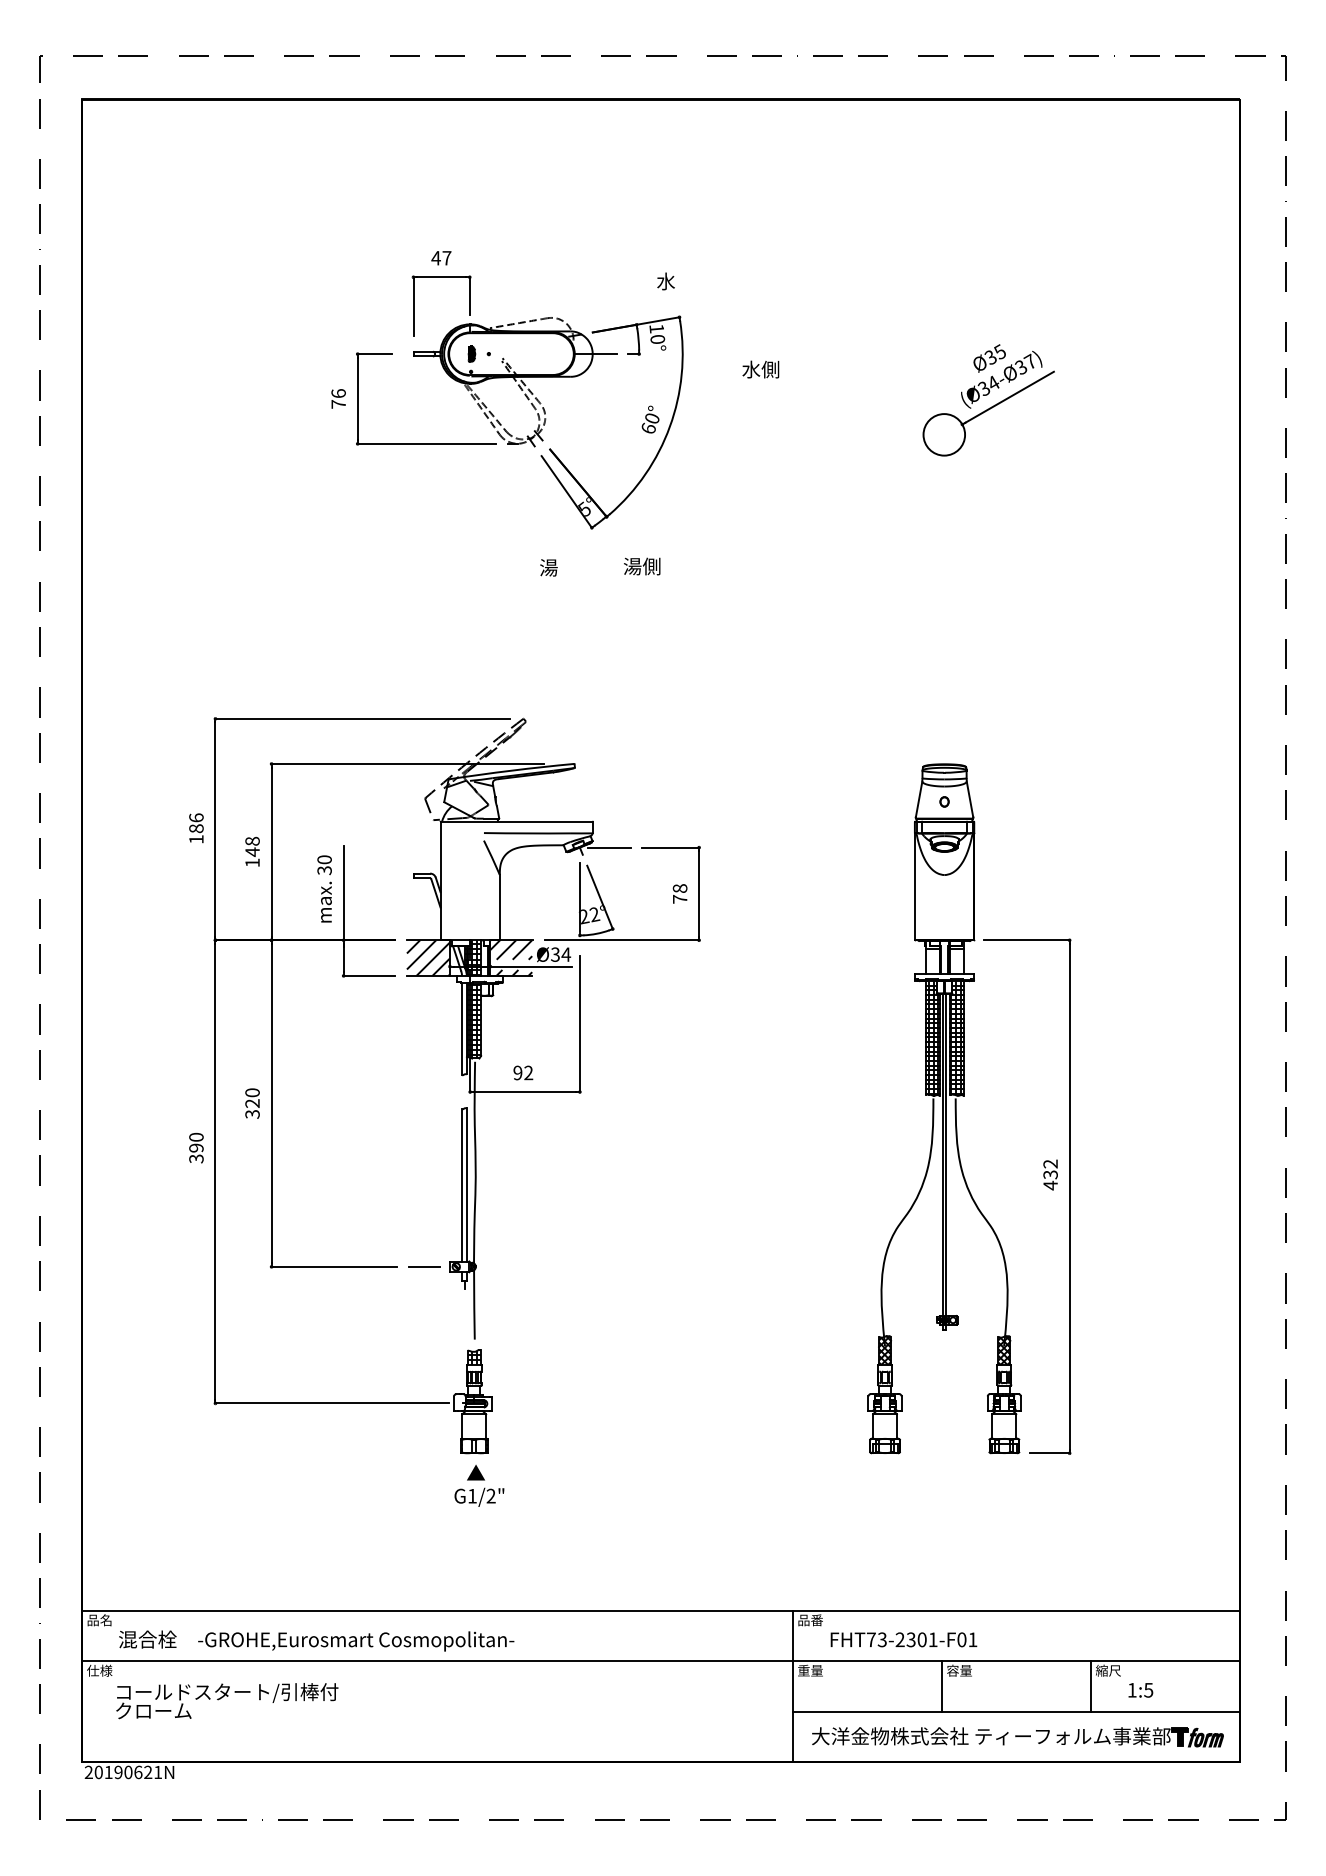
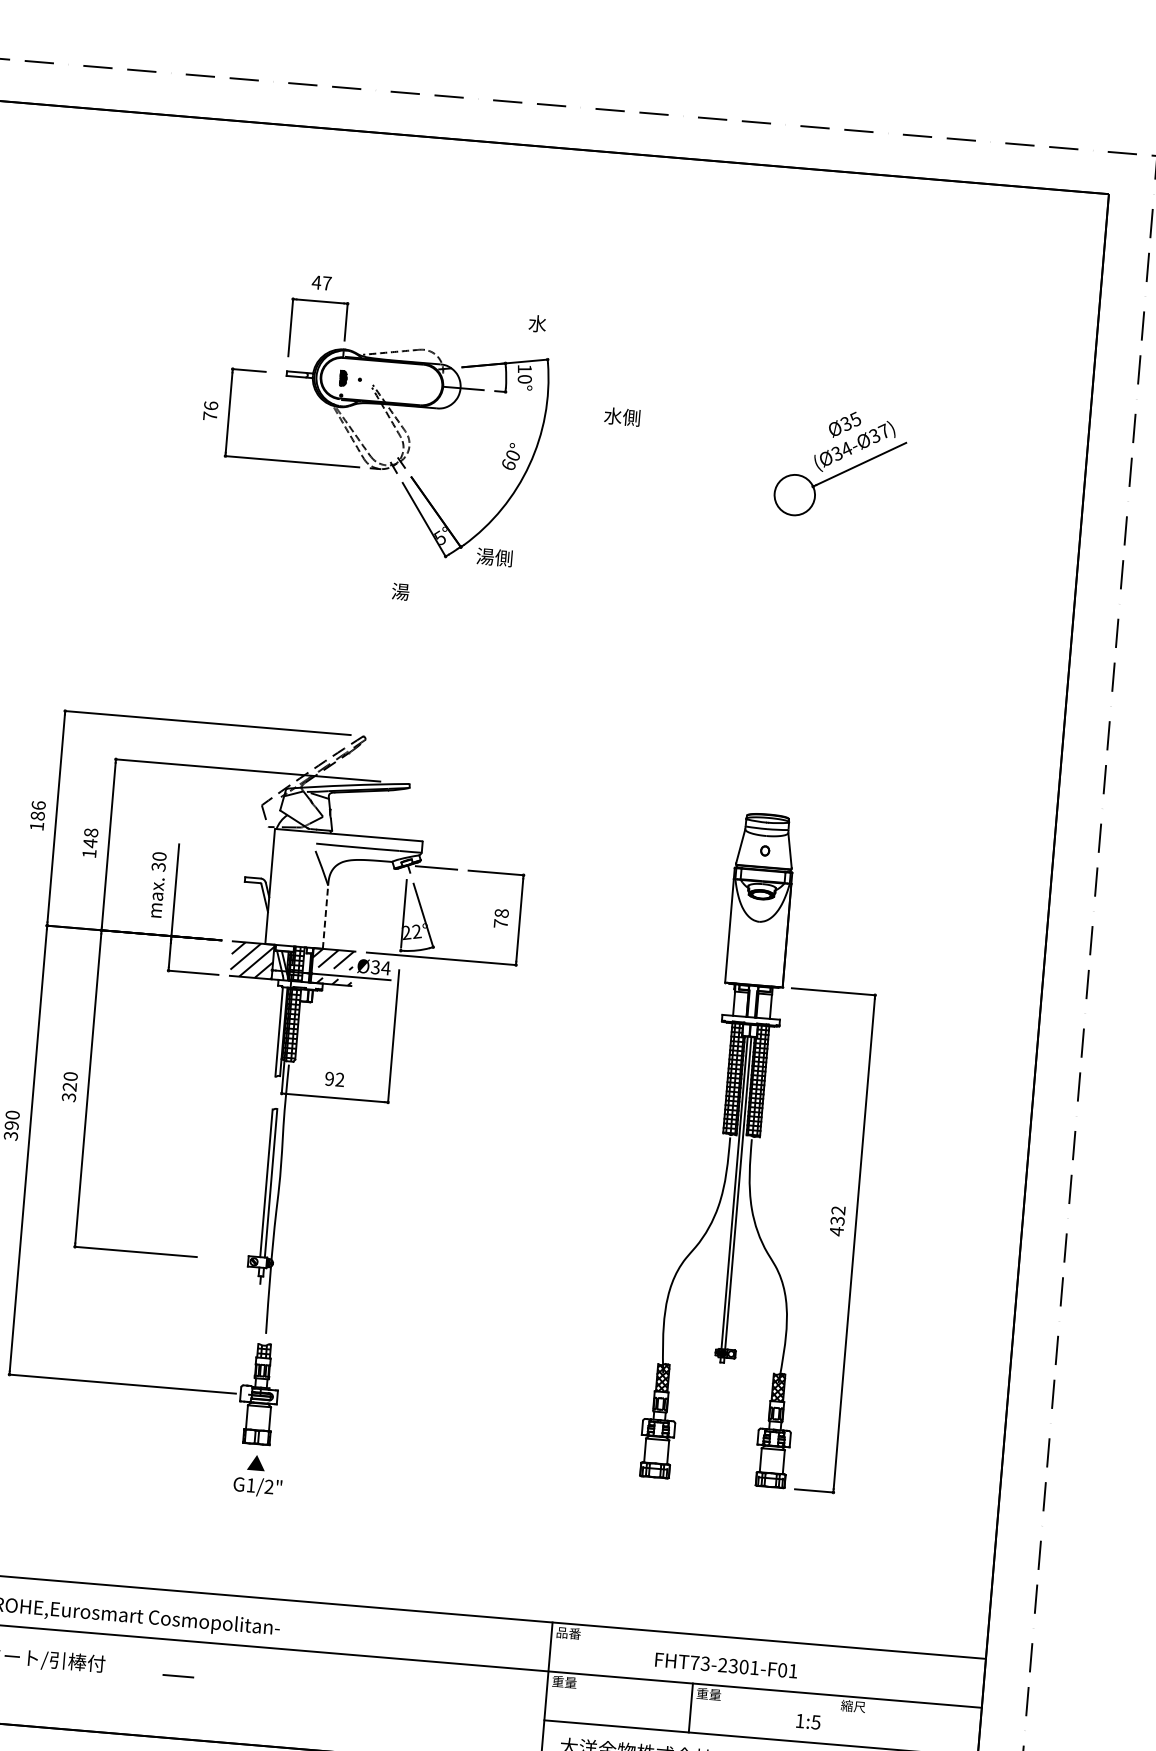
text: (642, 566) -> (494, 557), moved
line: (499, 907) -> (325, 917), solid -> dashed
line: (424, 1266) -> (178, 1675), moved
text: (903, 1639) -> (726, 1665), moved
text: (952, 1670) -> (702, 1693), 容量 -> 重量
line: (1091, 1686) -> (835, 1720), removed
text: (1140, 1690) -> (808, 1721), moved

